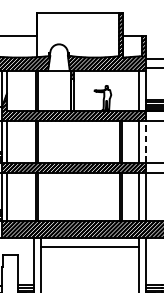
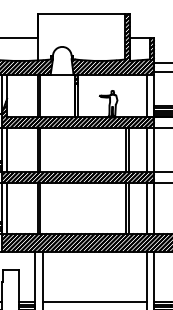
line: (146, 141) -> (154, 149), dashed -> solid
line: (89, 246) -> (94, 301), moved

